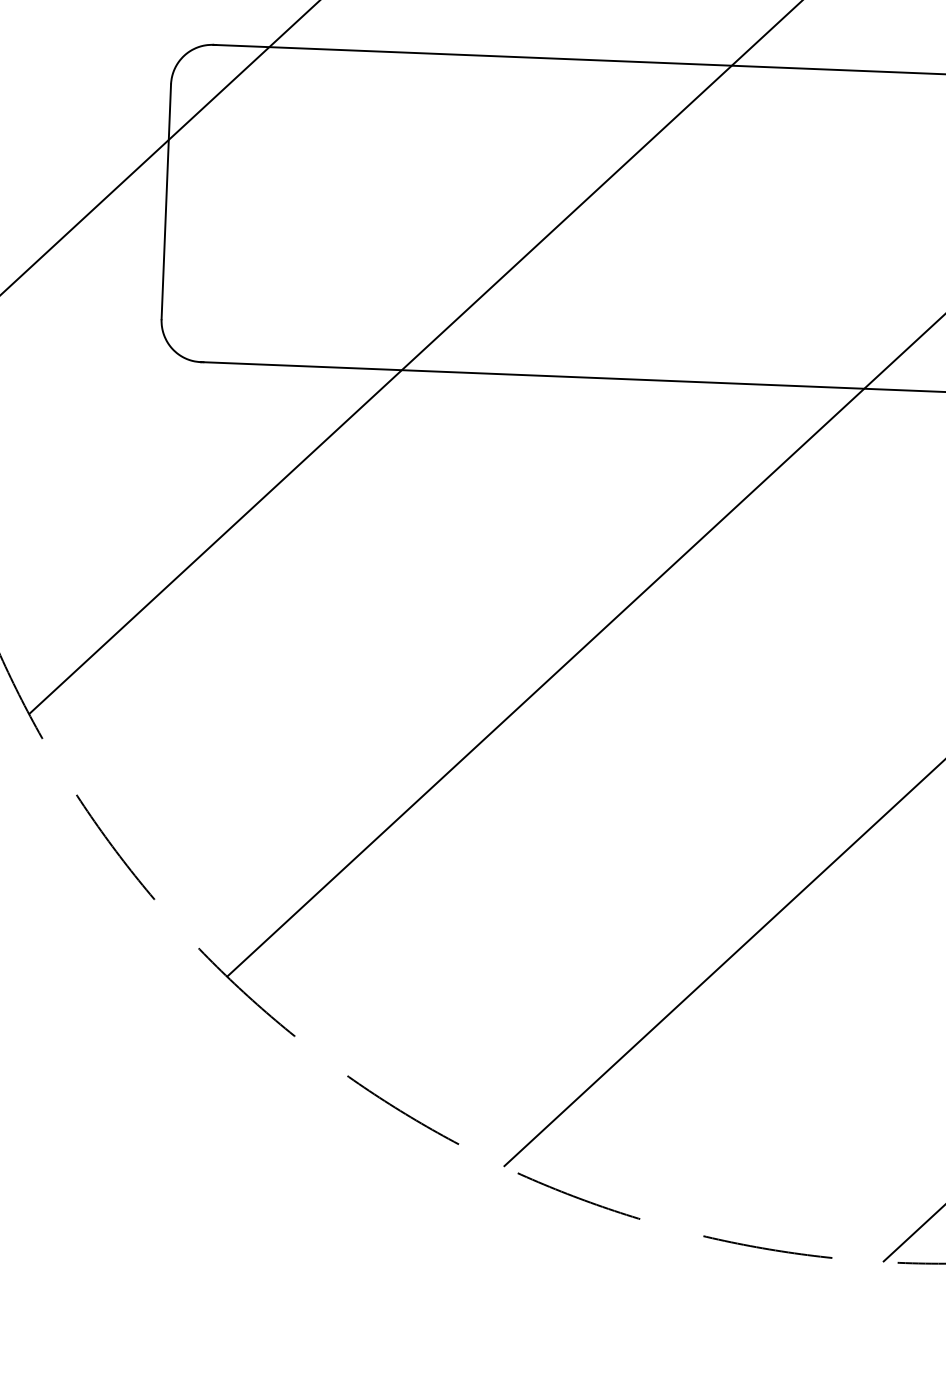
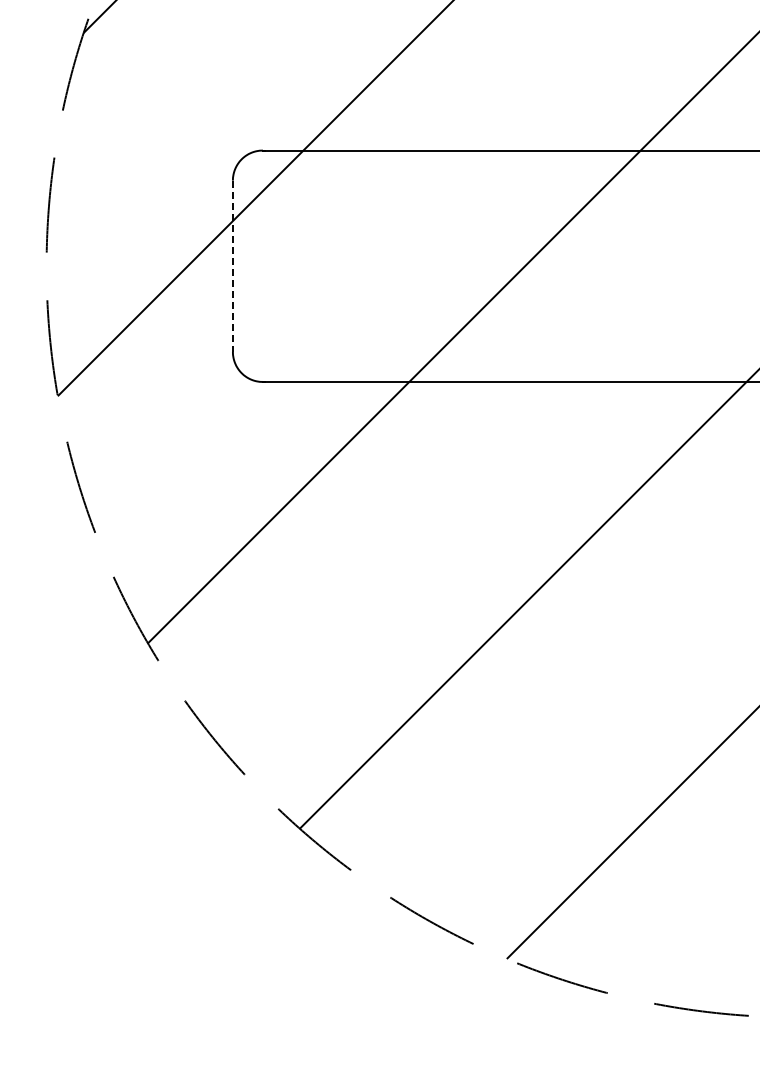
line: (165, 202) -> (232, 266), solid -> dashed

